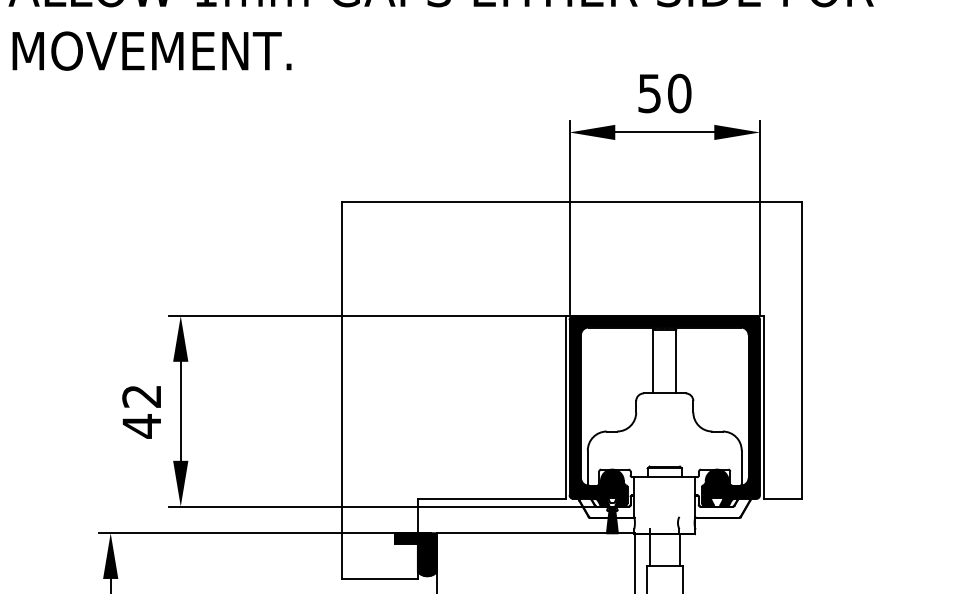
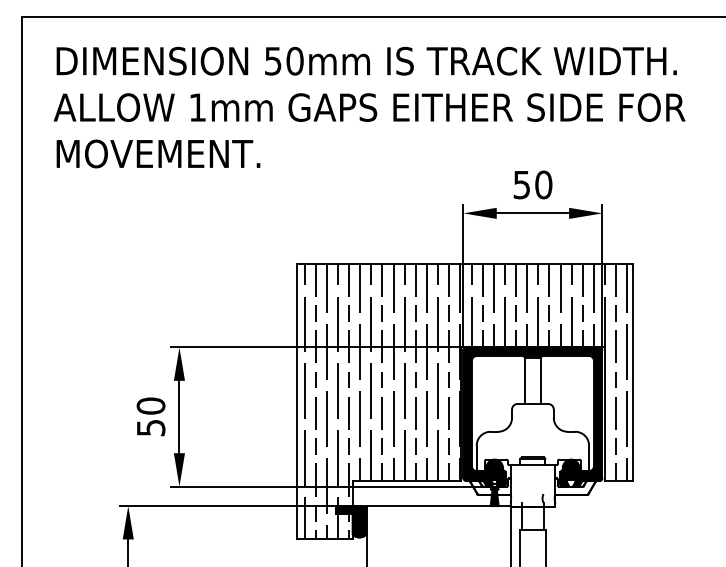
hatch: (572, 390) -> (465, 401), added
text: (141, 411) -> (150, 417), 42 -> 50

